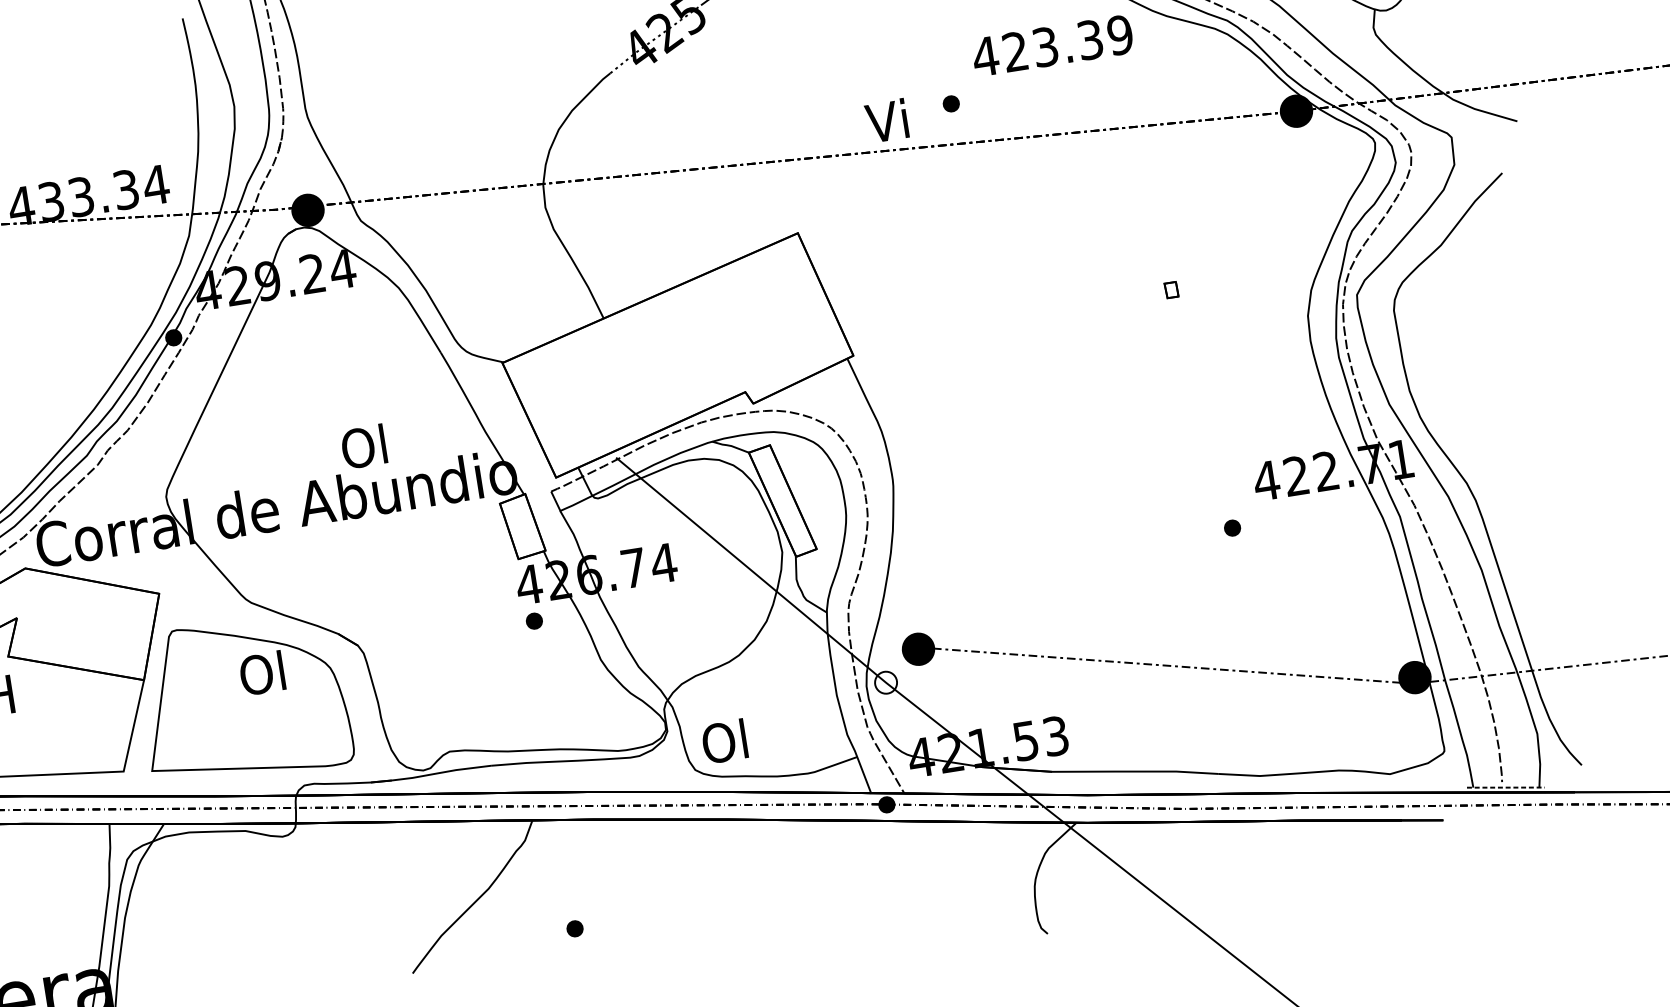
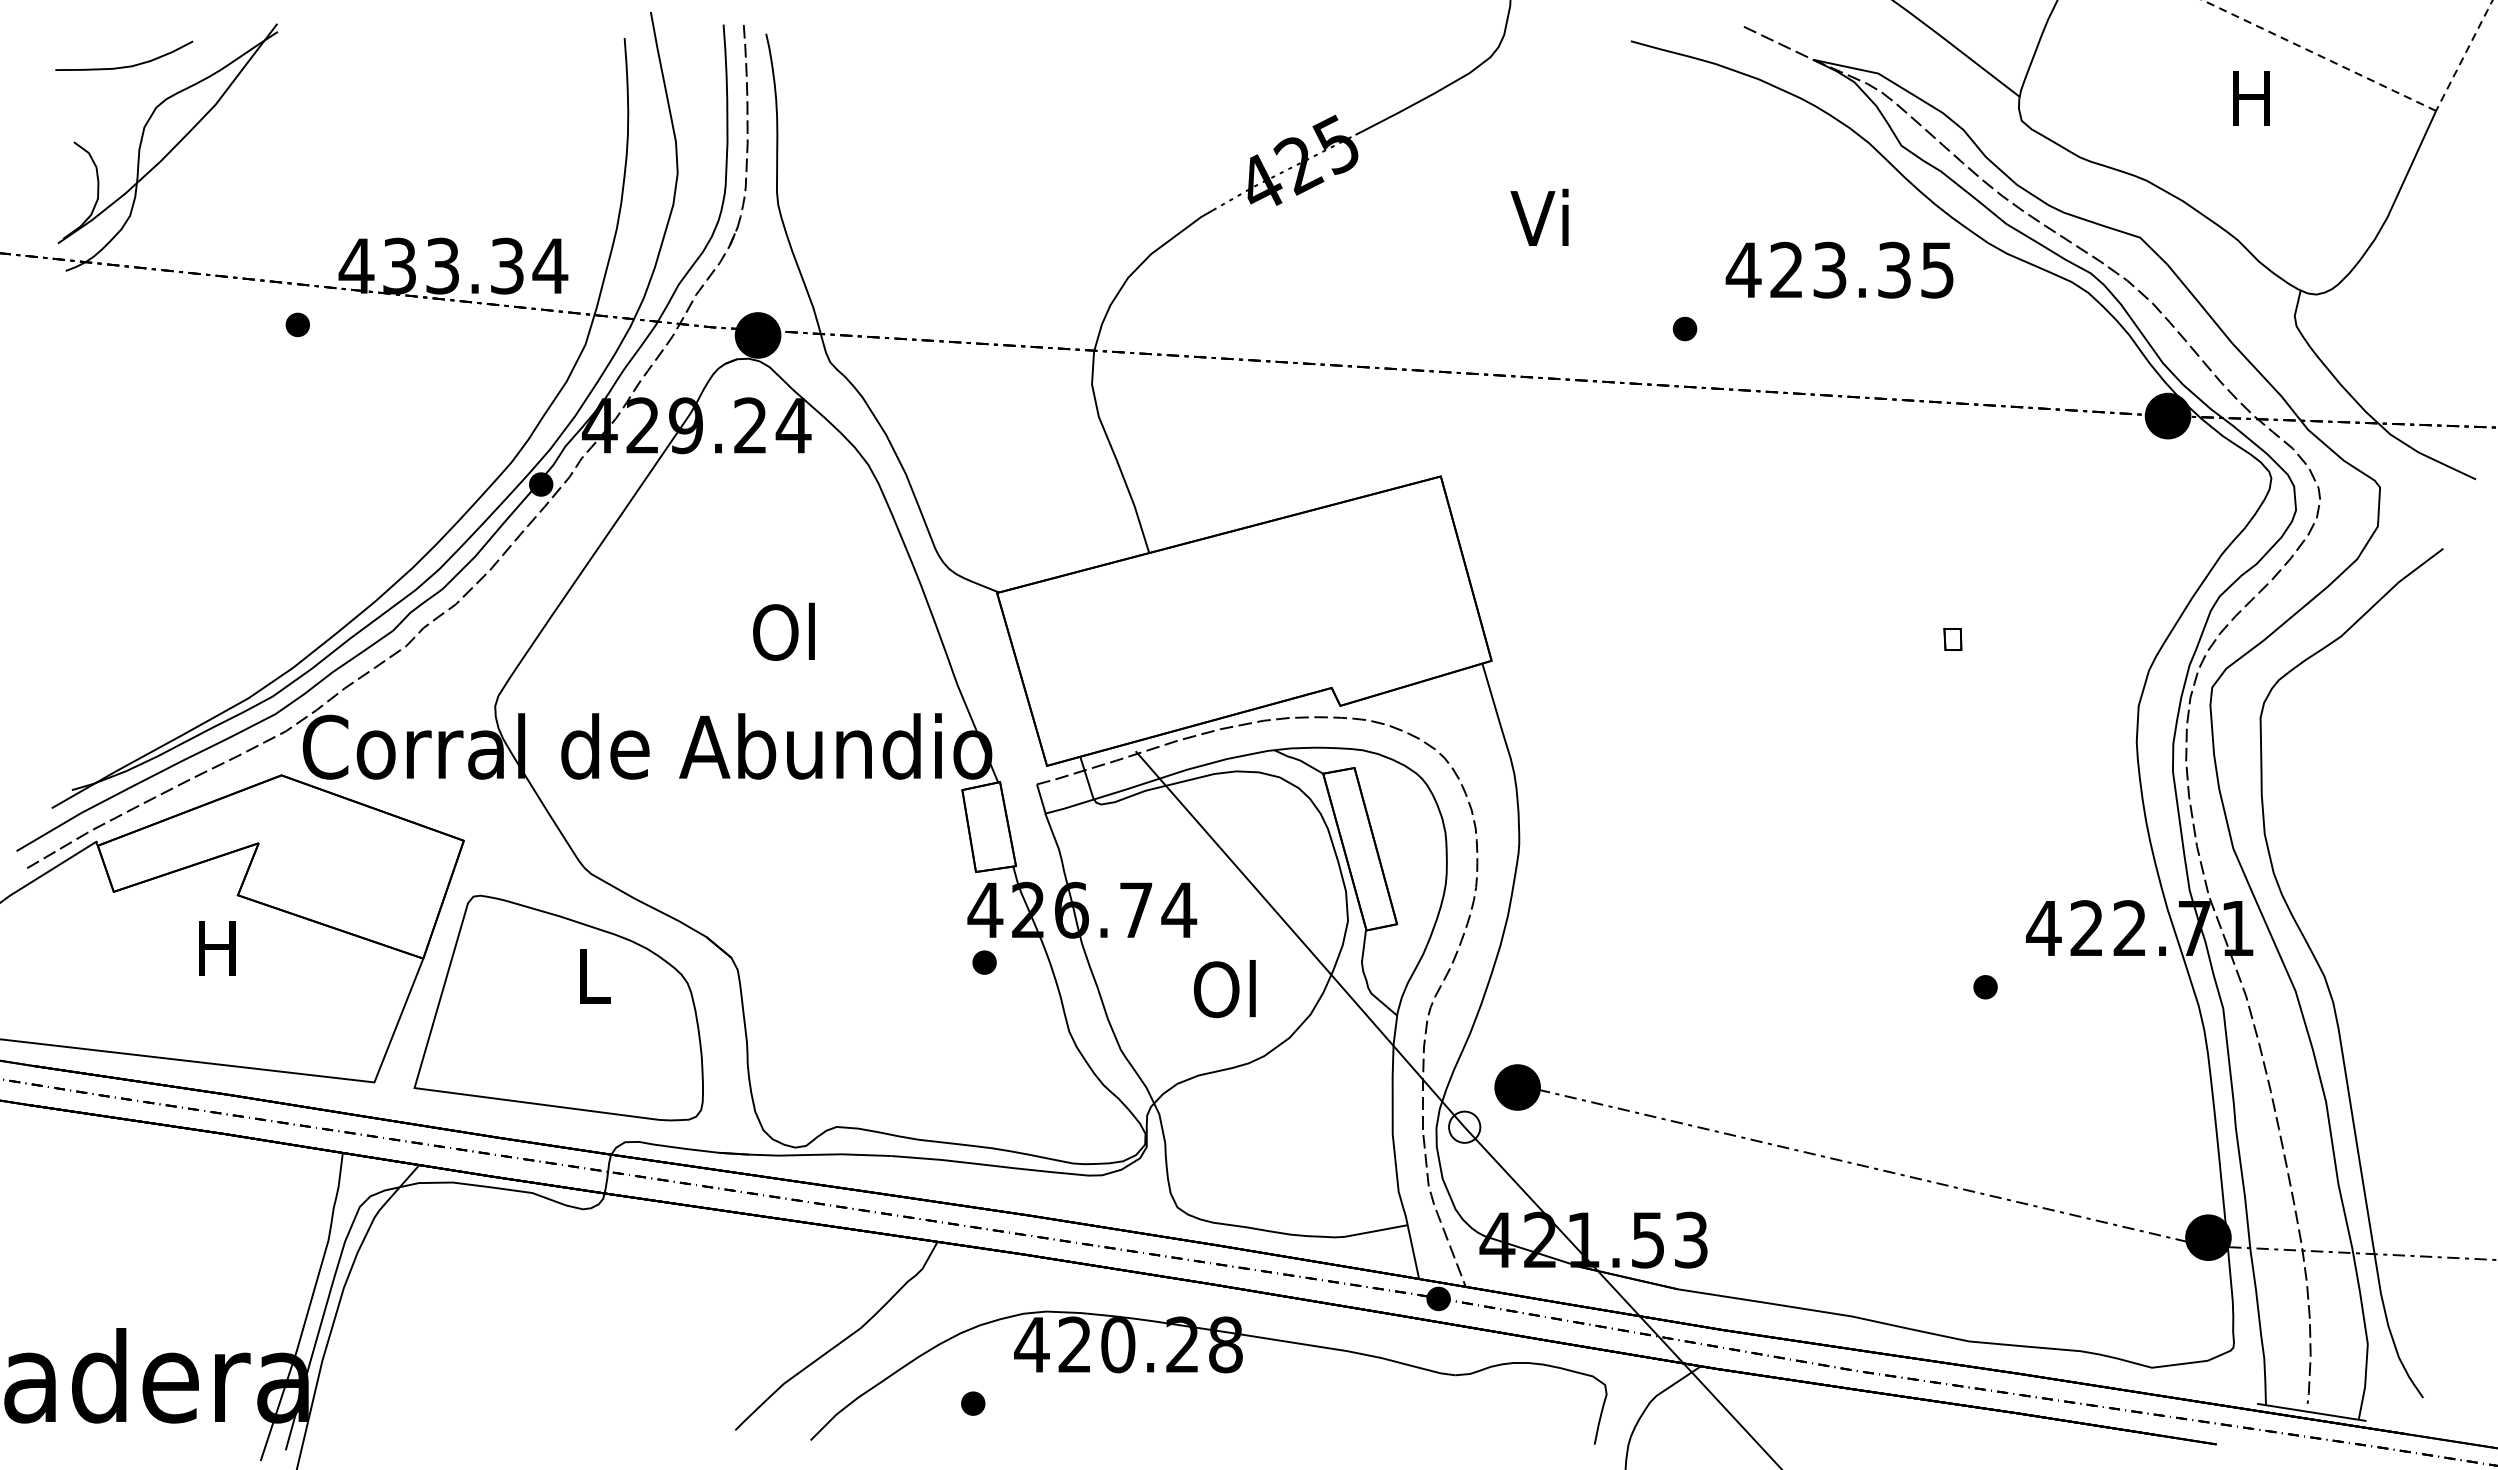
text: (1120, 34) -> (1937, 269), 423.39 -> 423.35
text: (886, 120) -> (1539, 216), moved
text: (363, 446) -> (783, 631), moved
text: (262, 673) -> (590, 975), Ol -> L
text: (724, 741) -> (1224, 989), moved
line: (1506, 787) -> (2312, 1412), dashed -> solid
part: (738, 878) -> (1213, 1369), added

